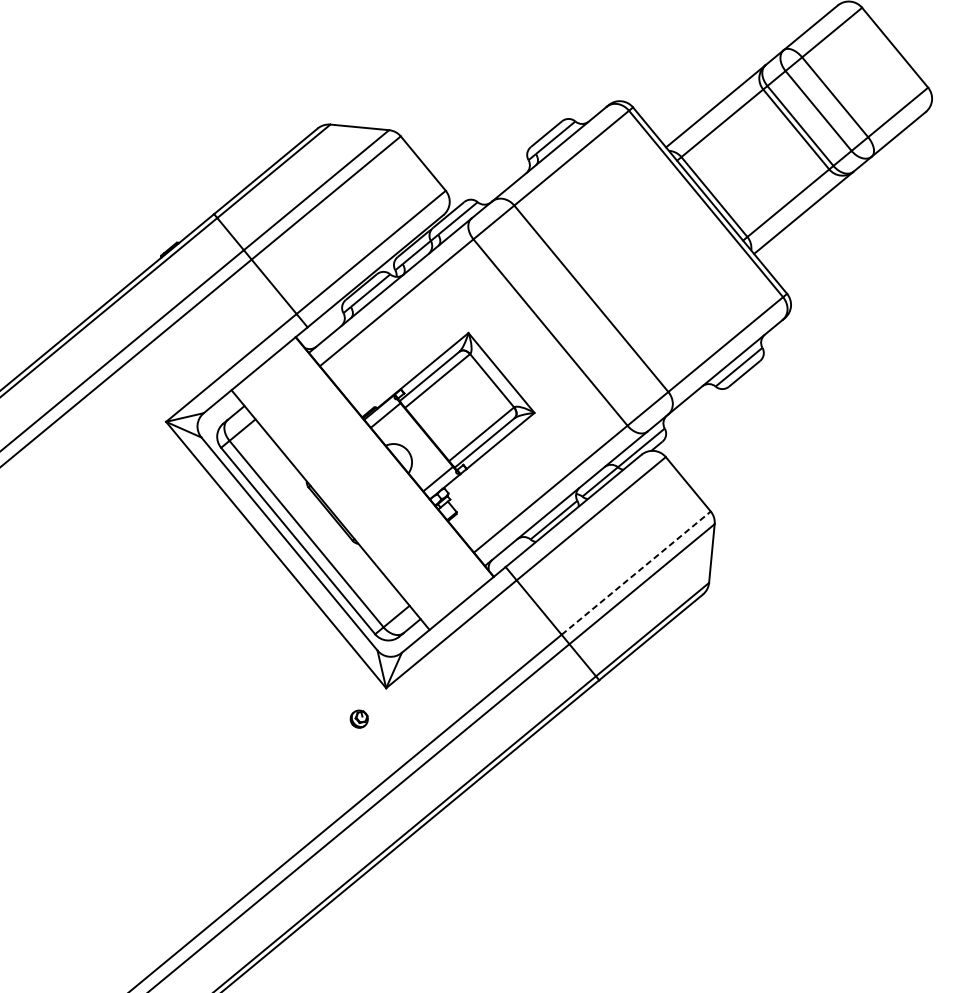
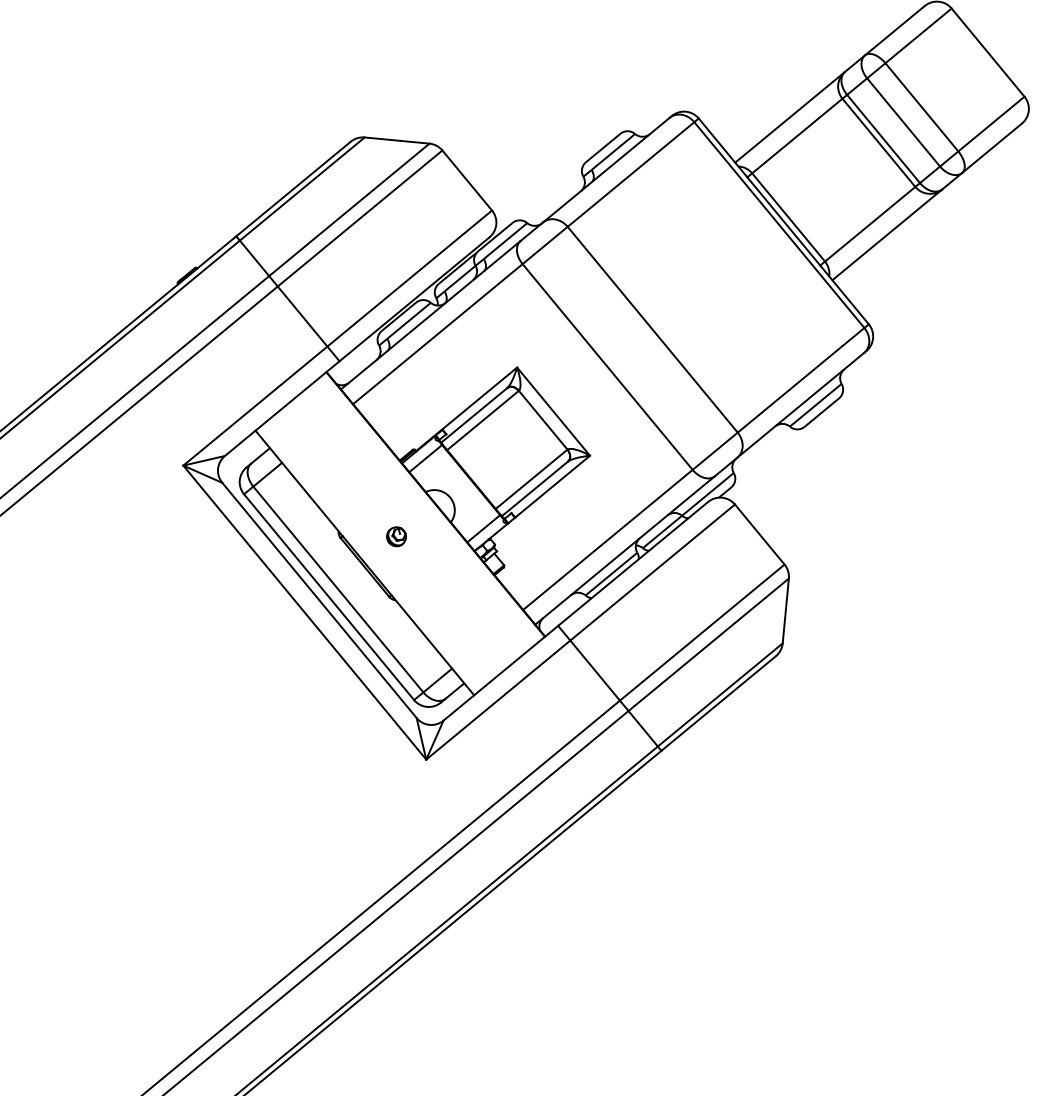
line: (636, 573) -> (702, 632), dashed -> solid
part: (359, 718) -> (396, 536), moved

